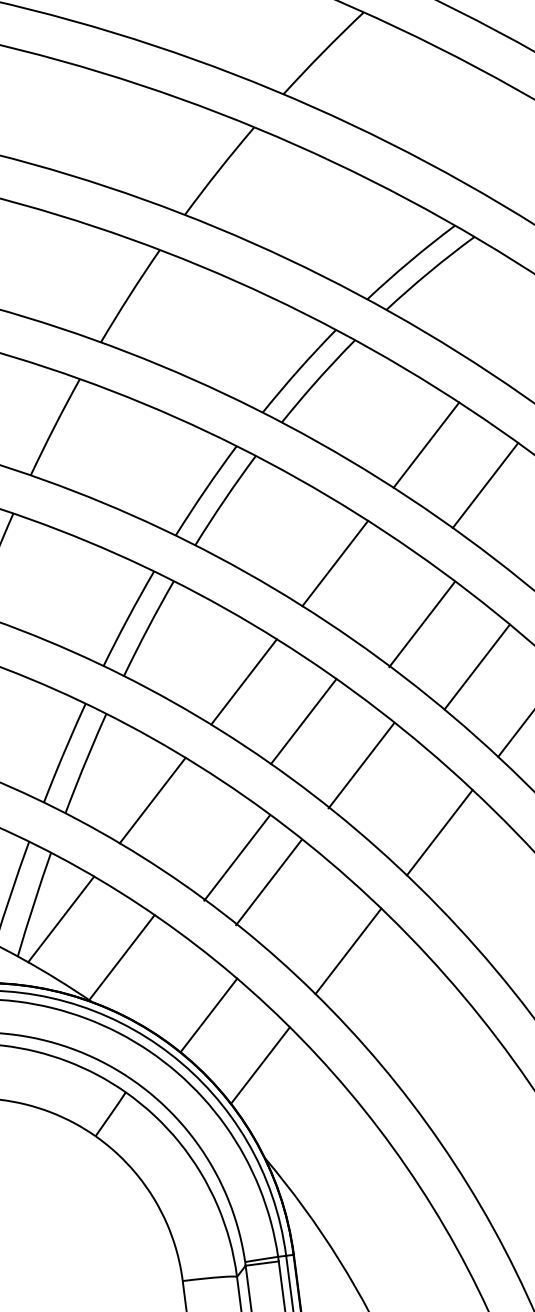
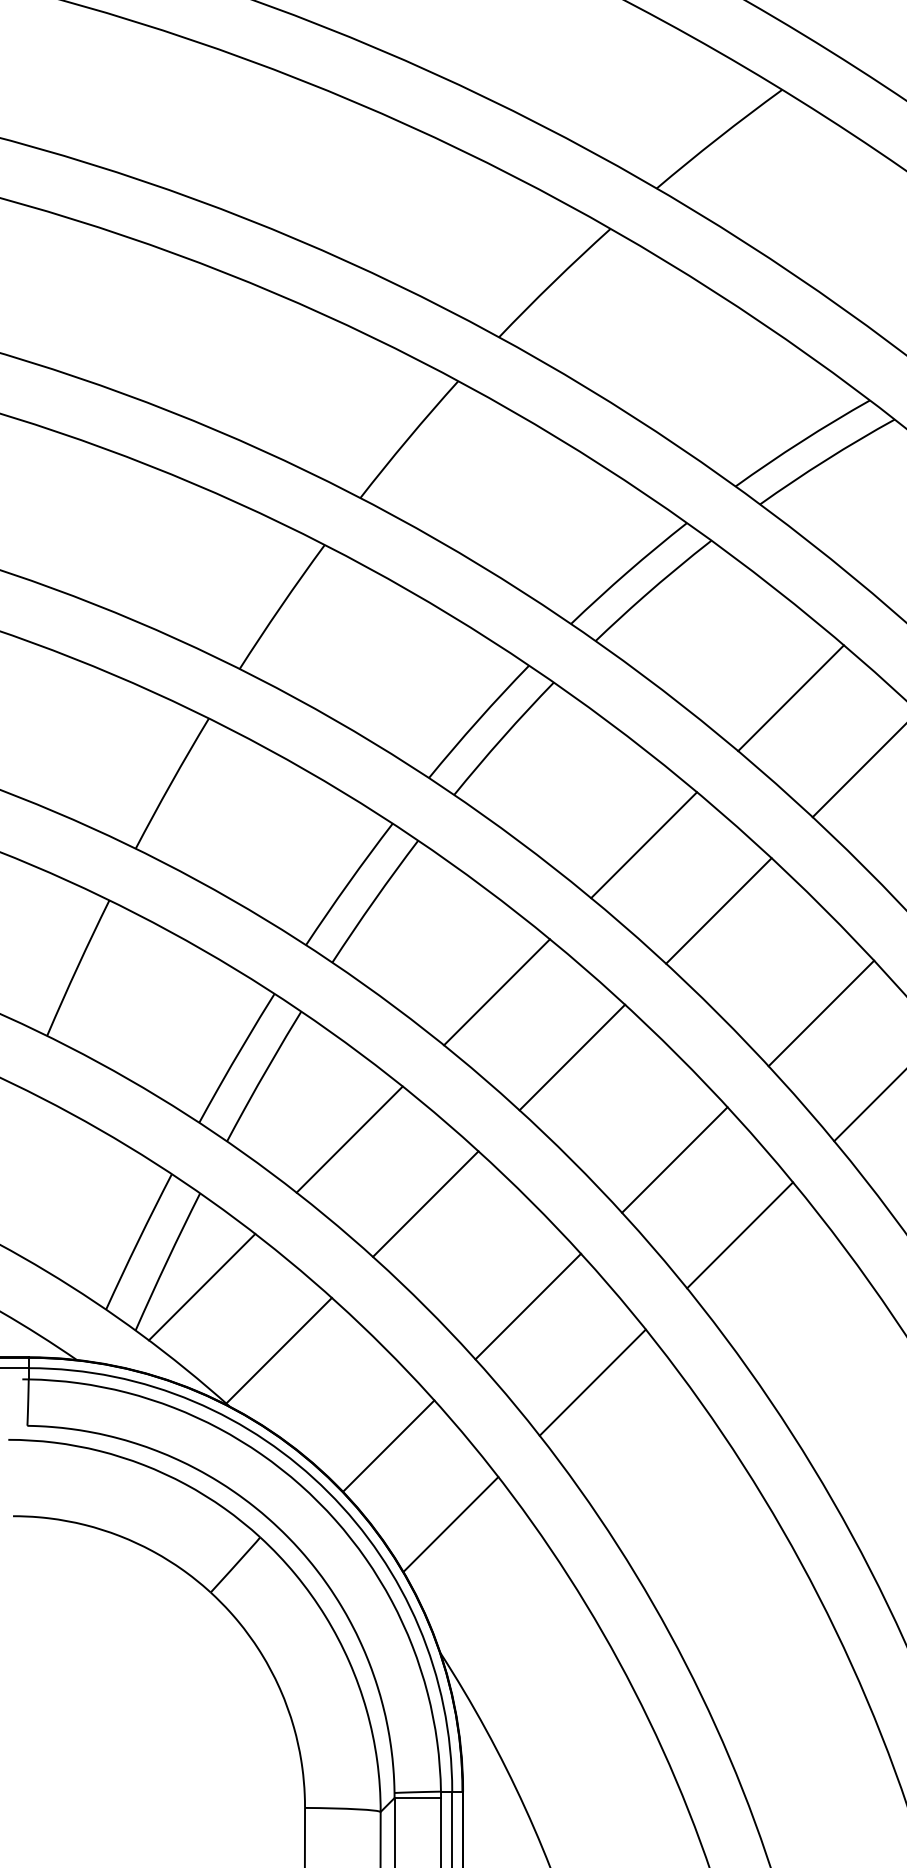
line: (421, 624) -> (718, 910), moved
line: (361, 765) -> (674, 1159), moved
line: (236, 857) -> (425, 1203), moved
line: (269, 882) -> (528, 1306), moved

